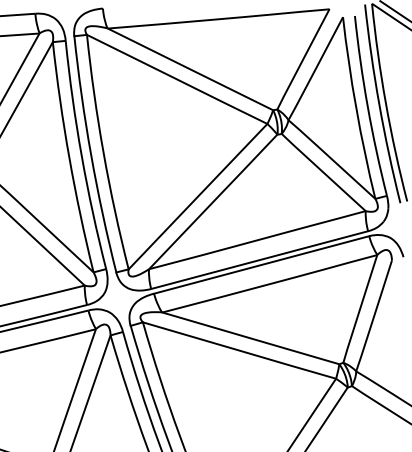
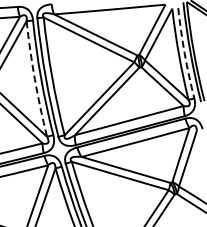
arc: (367, 106) -> (184, 53), solid -> dashed
arc: (68, 158) -> (34, 79), solid -> dashed

